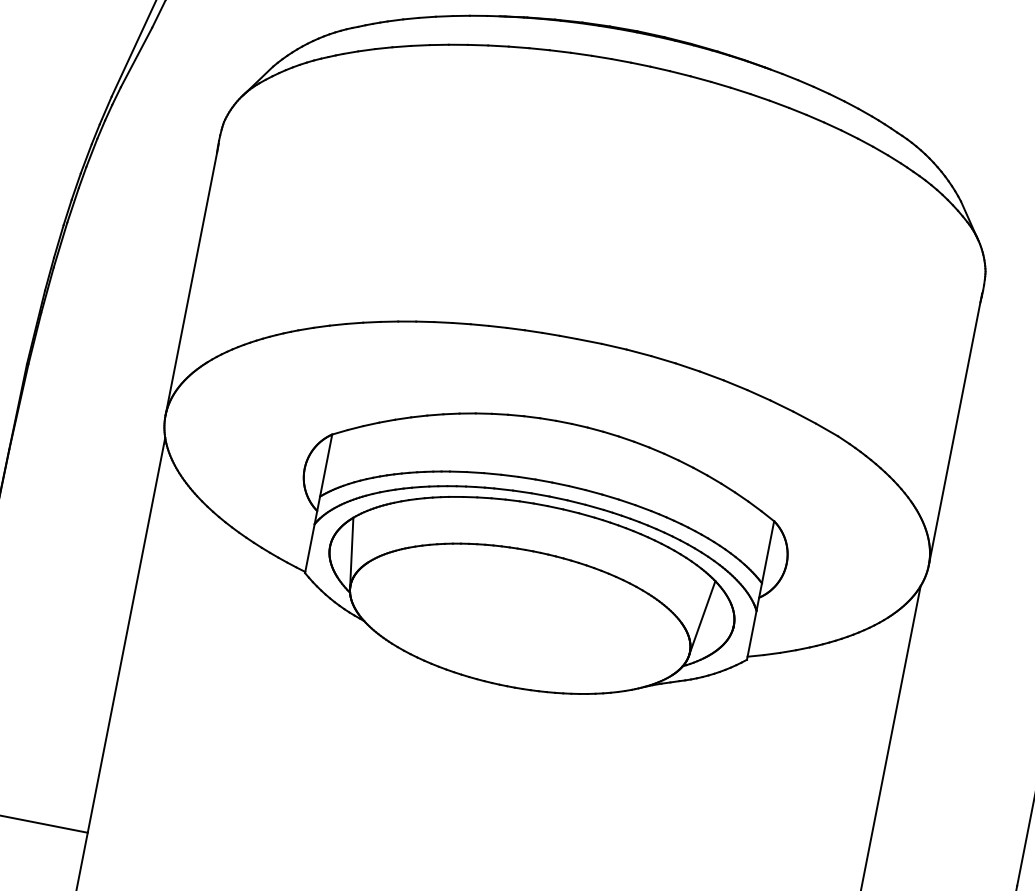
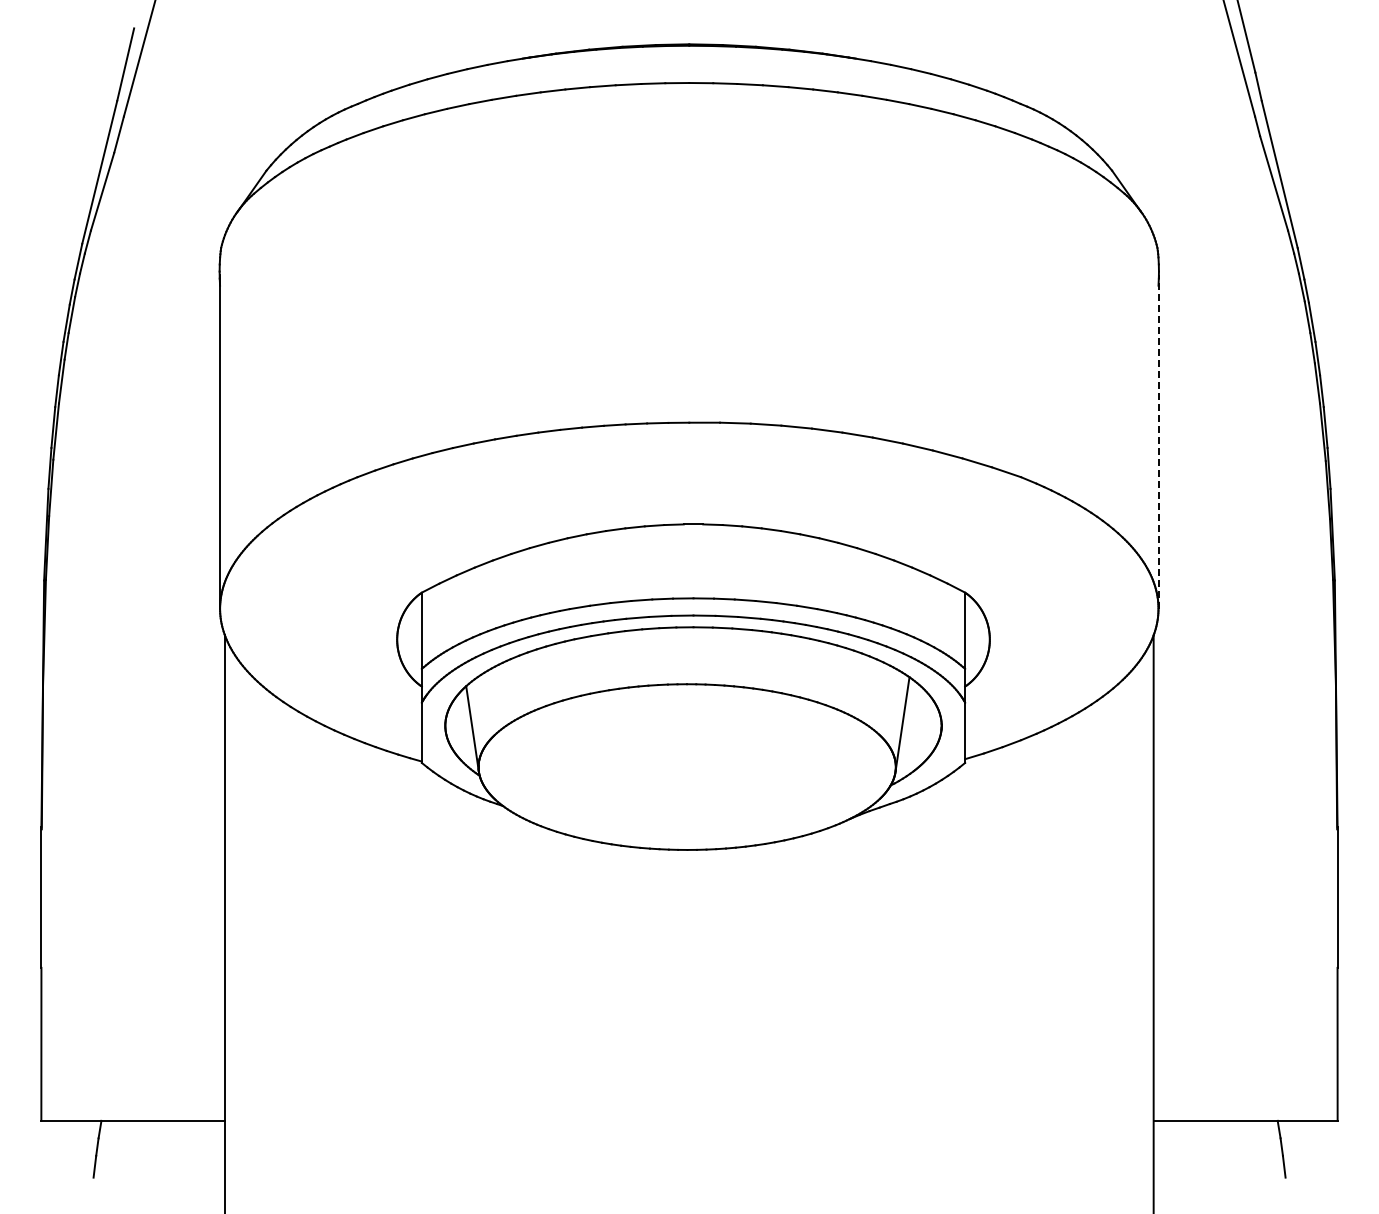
line: (955, 429) -> (1158, 442), solid -> dashed

